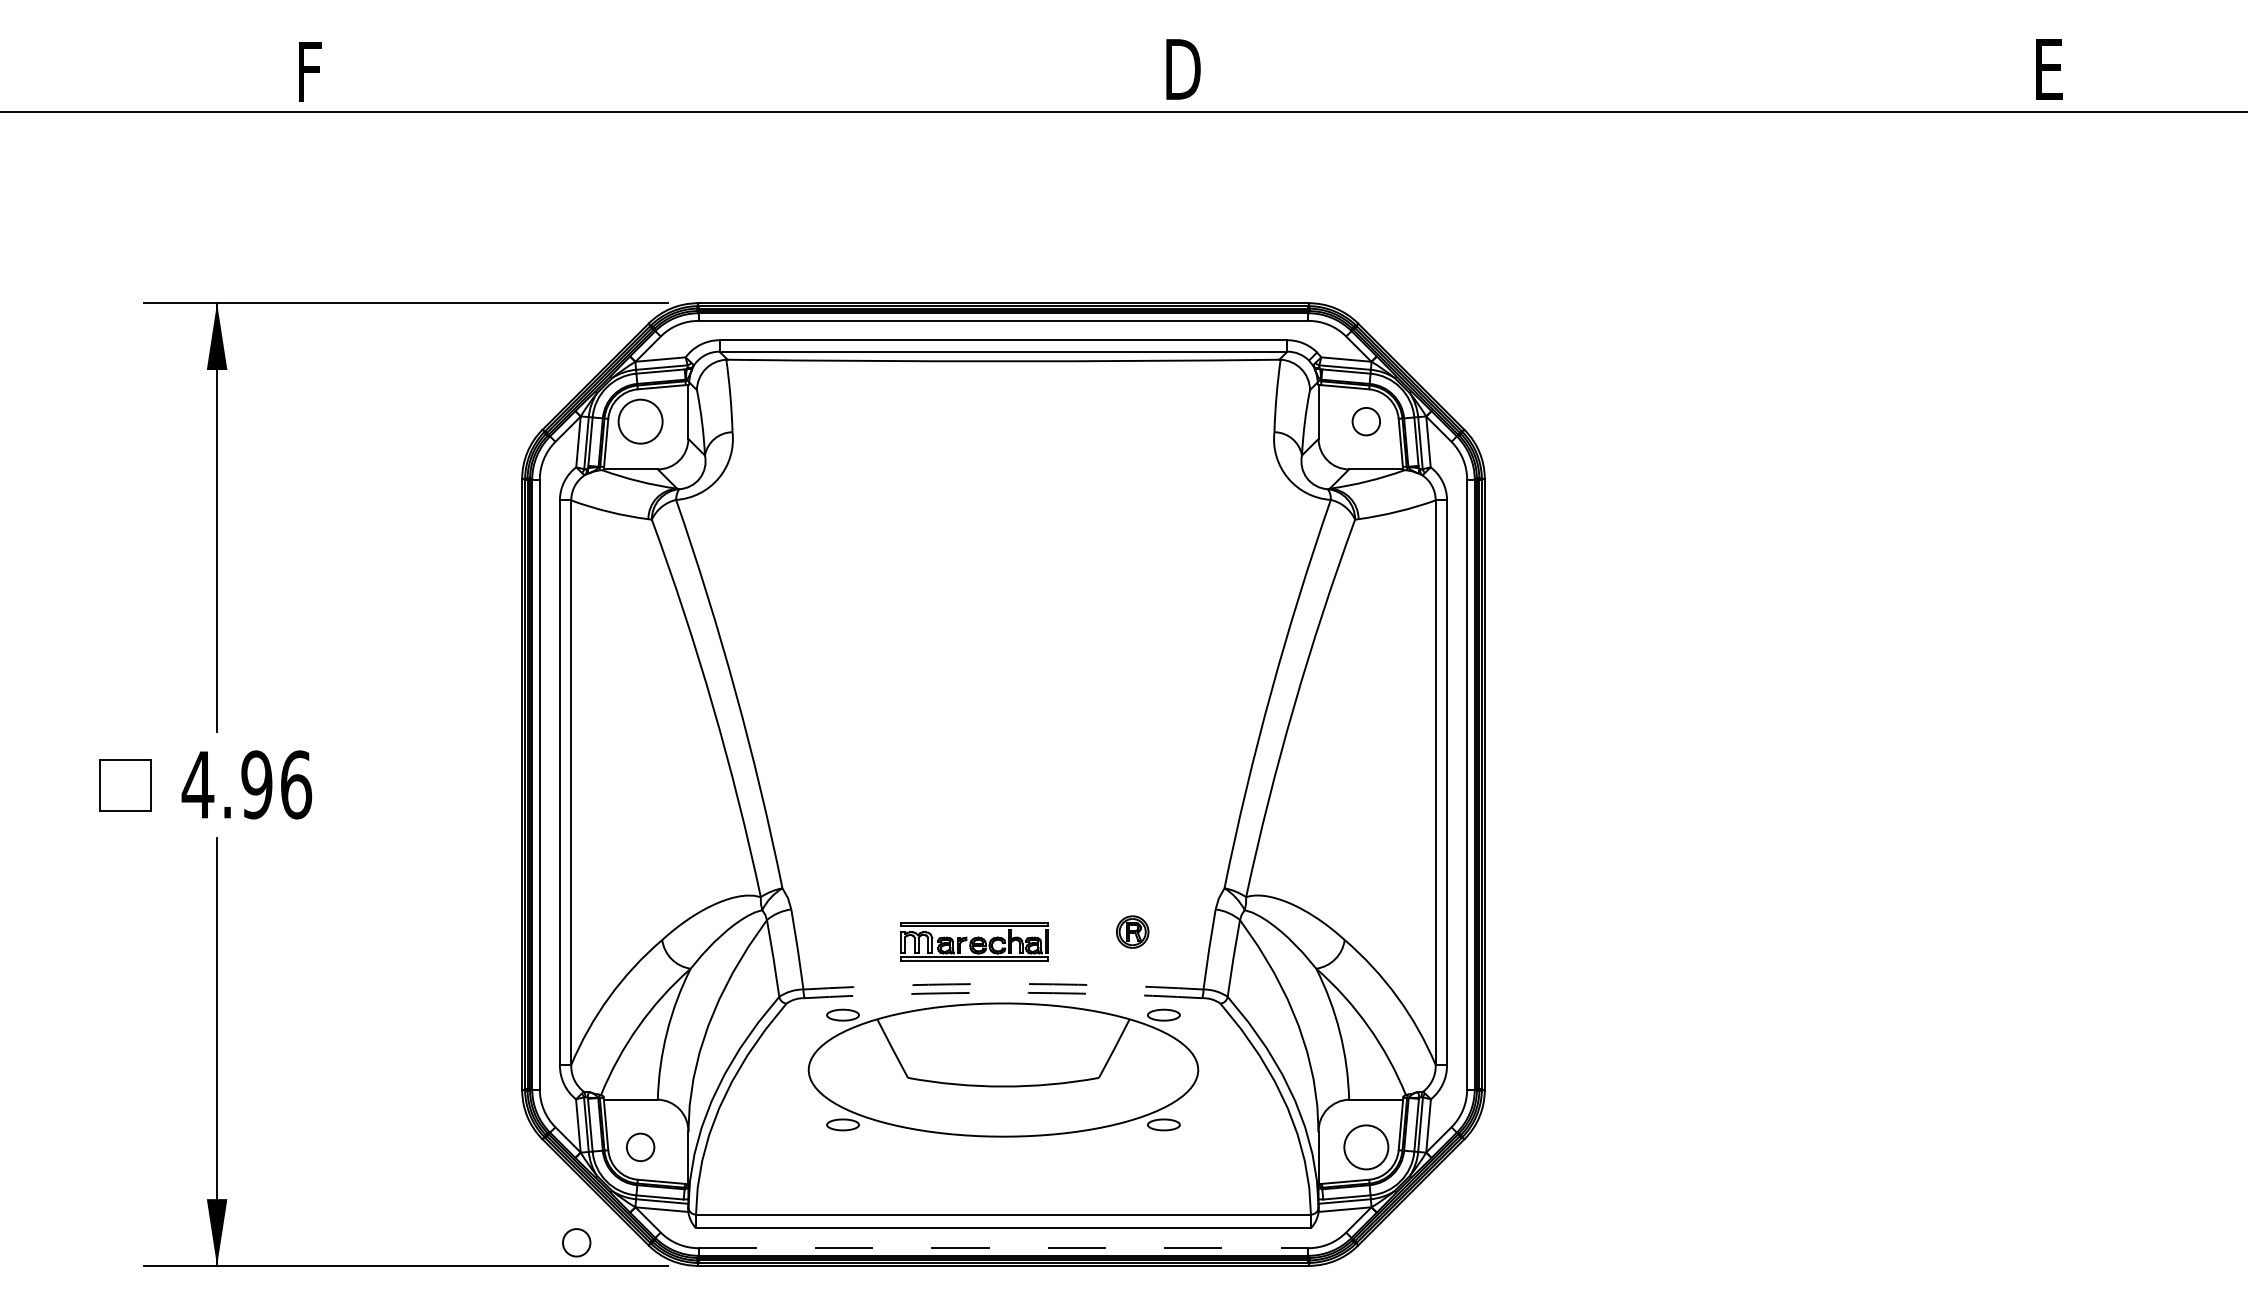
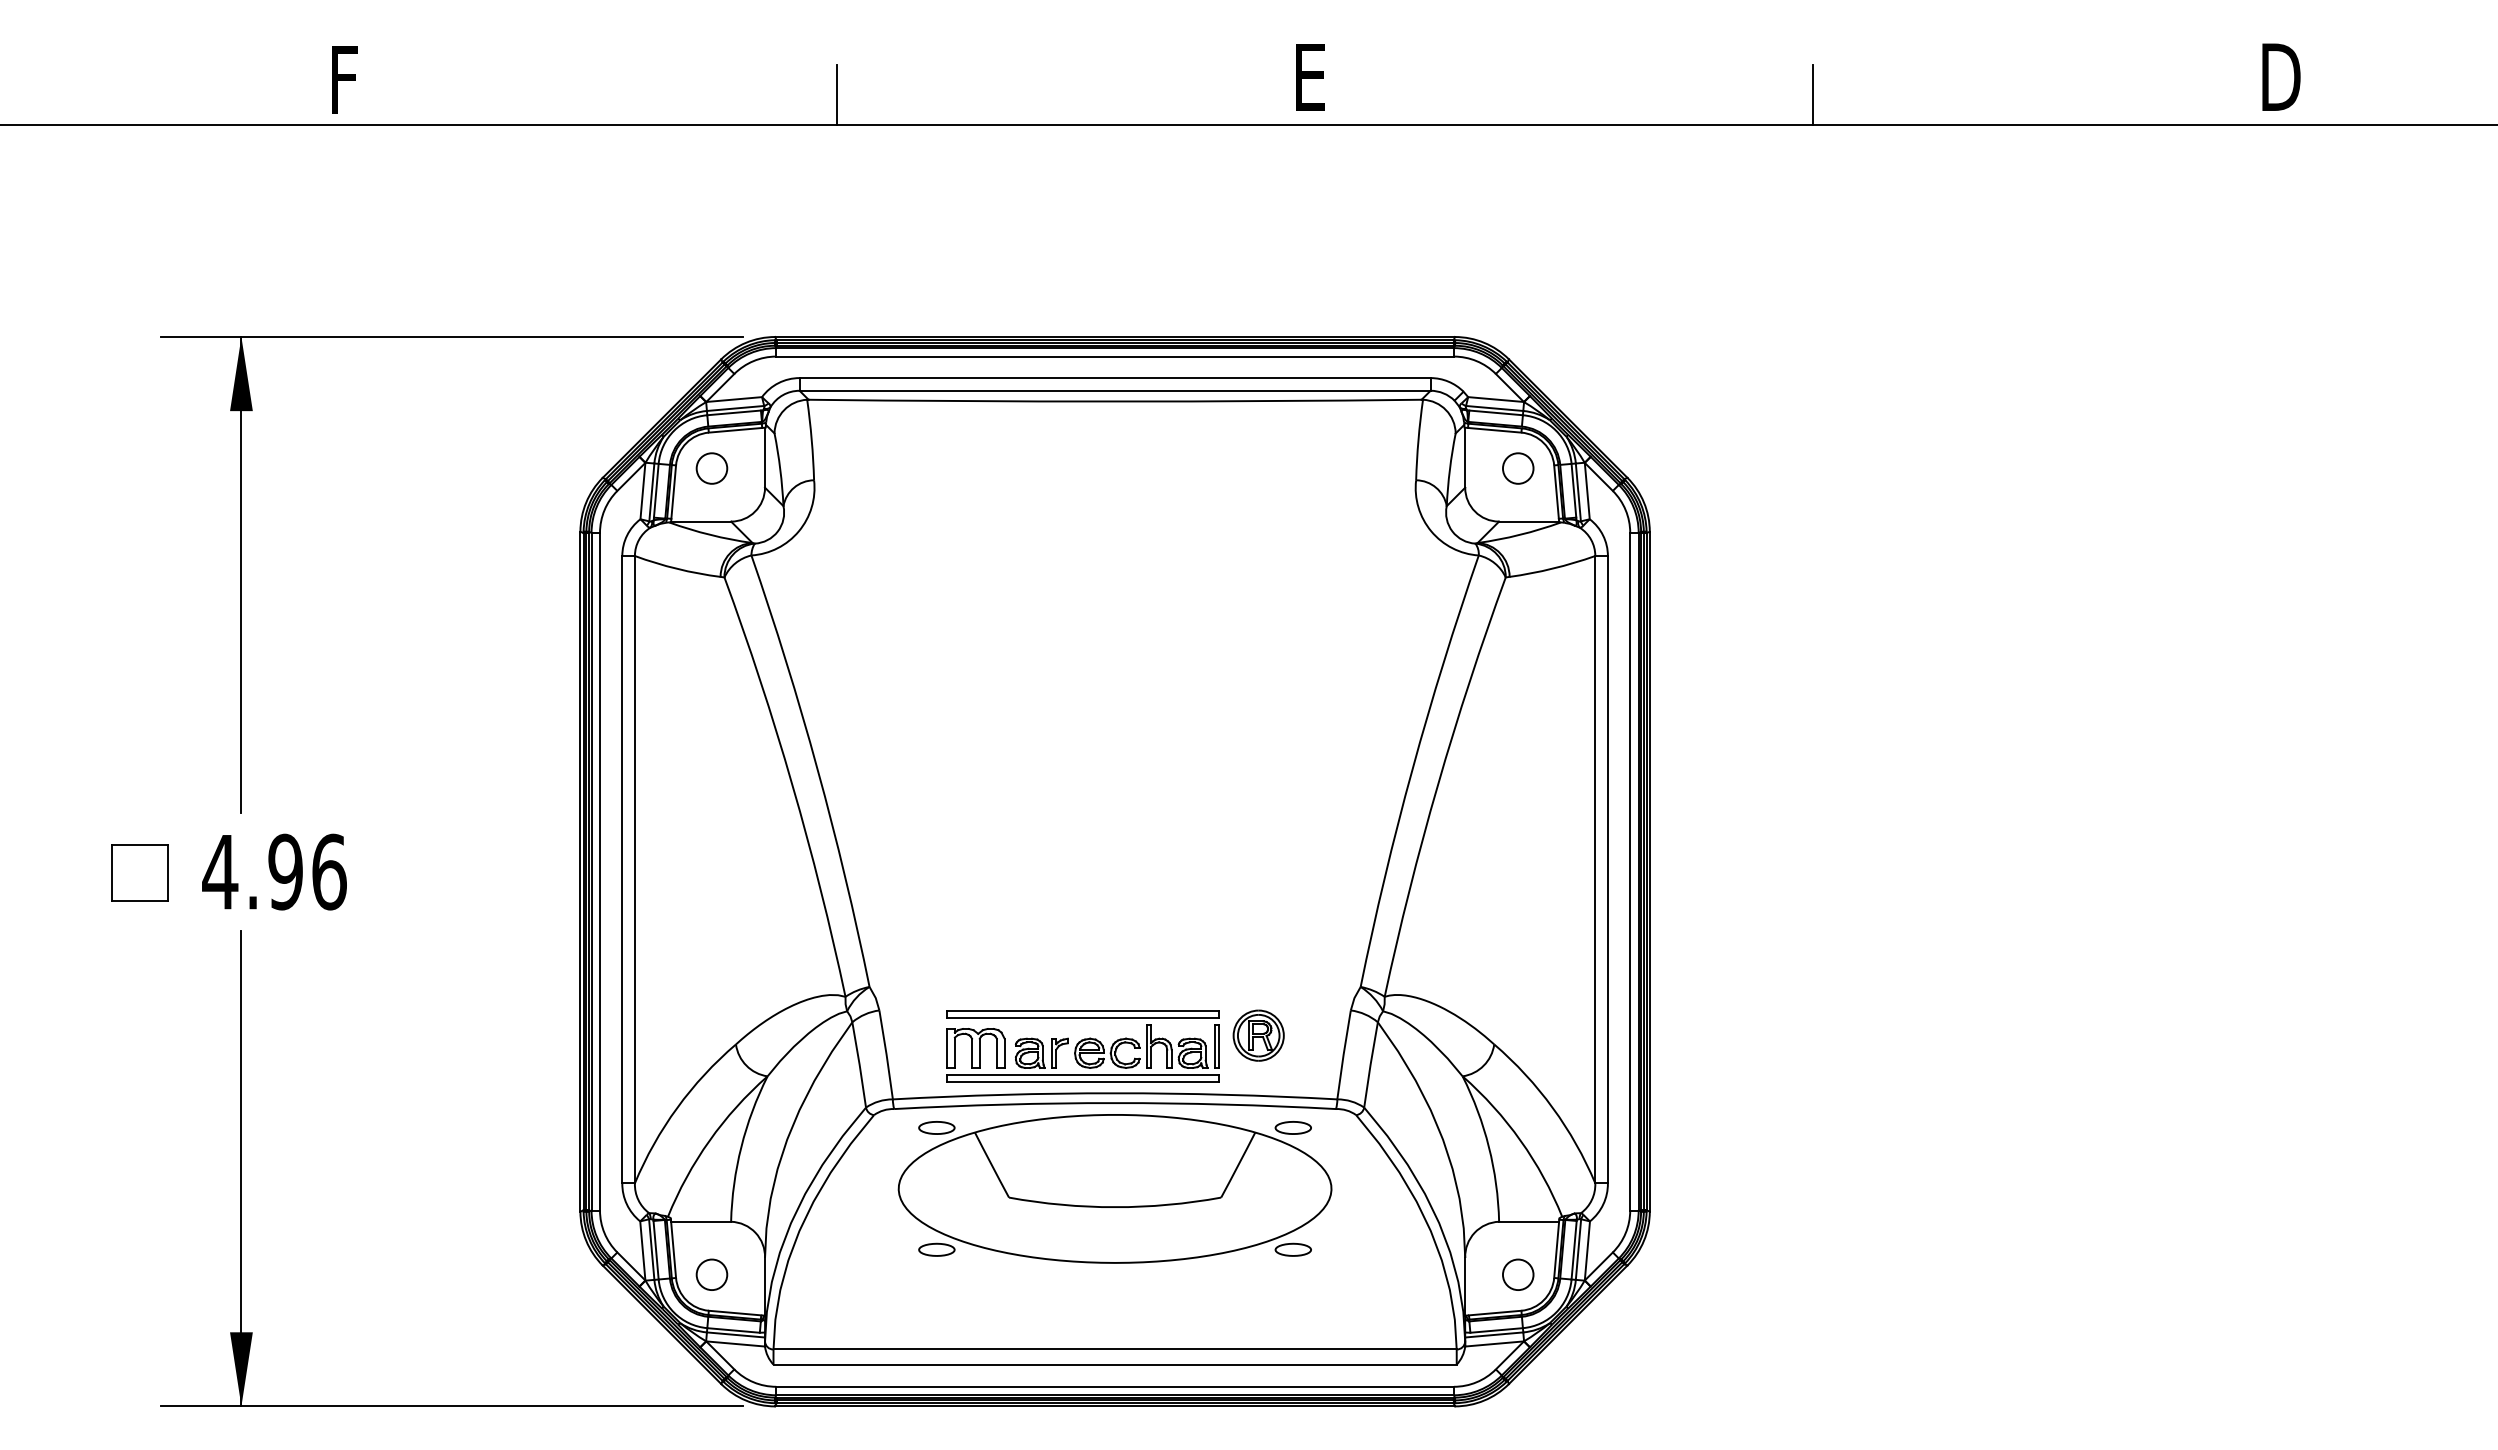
text: (1183, 68) -> (1315, 76), D -> E
text: (2053, 68) -> (2281, 76), E -> D
line: (752, 84) -> (836, 94), added
line: (1632, 84) -> (1813, 94), added
circle: (640, 421) -> (711, 468), size x0.62
part: (1132, 931) -> (1258, 1035), size x1.43
part: (974, 941) -> (1082, 1046), size x1.67
arc: (1003, 984) -> (1115, 1093), dashed -> solid
arc: (1003, 993) -> (1115, 1103), dashed -> solid
circle: (1365, 1147) -> (1517, 1274), size x0.62
circle: (576, 1242) -> (640, 1380), removed
line: (1003, 1247) -> (1115, 1386), dashed -> solid

